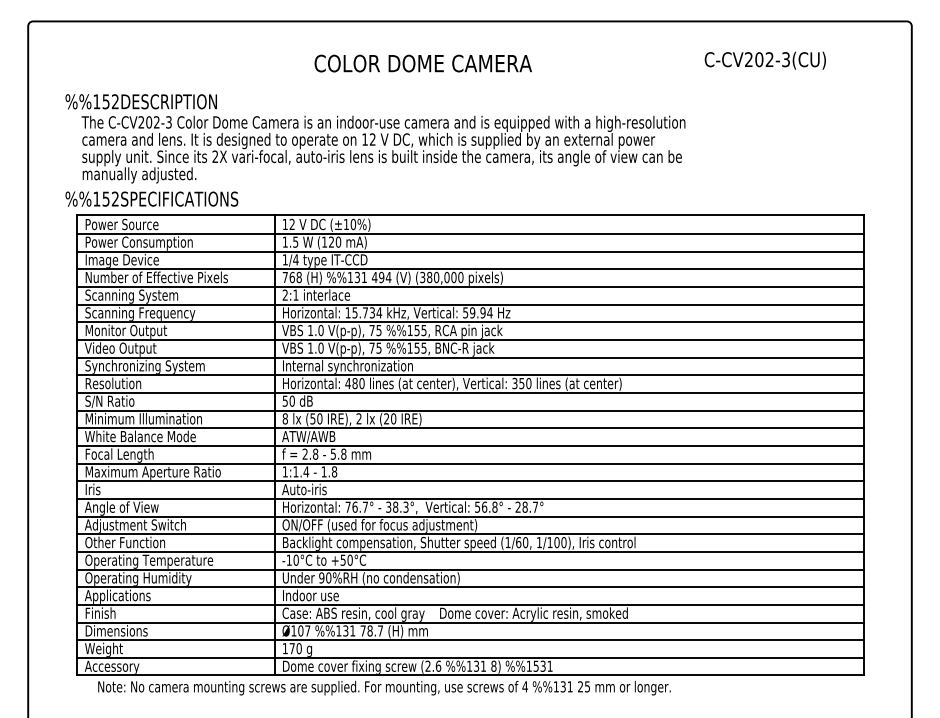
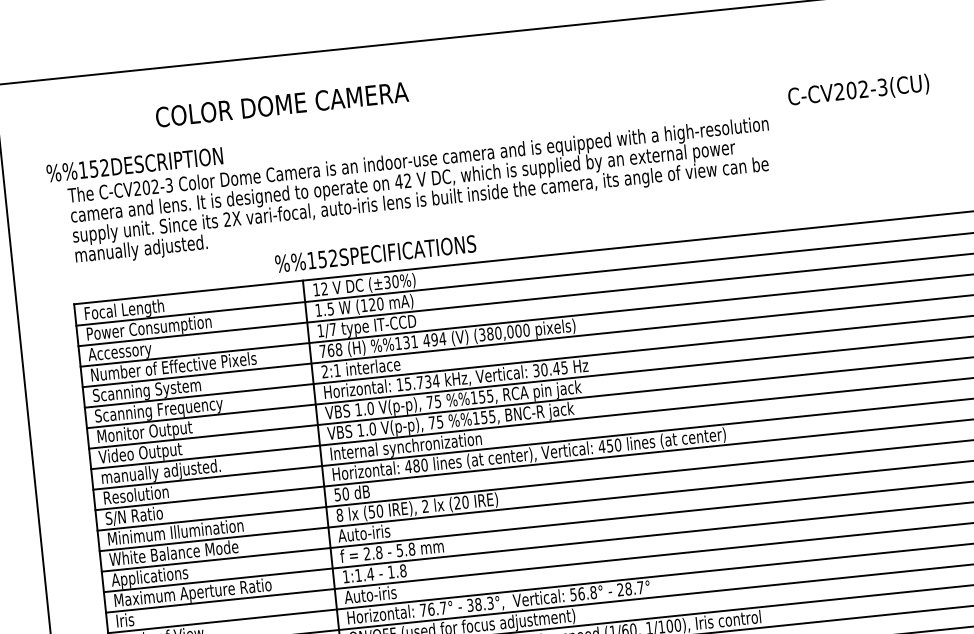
text: (764, 60) -> (857, 90), moved
text: (422, 63) -> (281, 104), moved
text: (364, 139) -> (398, 181), 12 -> 42
text: (151, 198) -> (375, 253), moved
text: (345, 224) -> (386, 282), (±10%) -> (±30%)
text: (122, 225) -> (127, 310), Power Source -> Focal Length
text: (295, 259) -> (332, 329), 1/4 -> 1/7
text: (121, 260) -> (130, 351), Image Device -> Accessory
text: (477, 312) -> (549, 368), 59.94 -> 30.45
text: (144, 366) -> (170, 471), Synchronizing System -> manually adjusted.
text: (514, 383) -> (601, 446), 350 -> 450
text: (312, 436) -> (373, 532), ATW/AWB -> Auto-iris
text: (118, 455) -> (150, 577), Focal Length -> Applications

